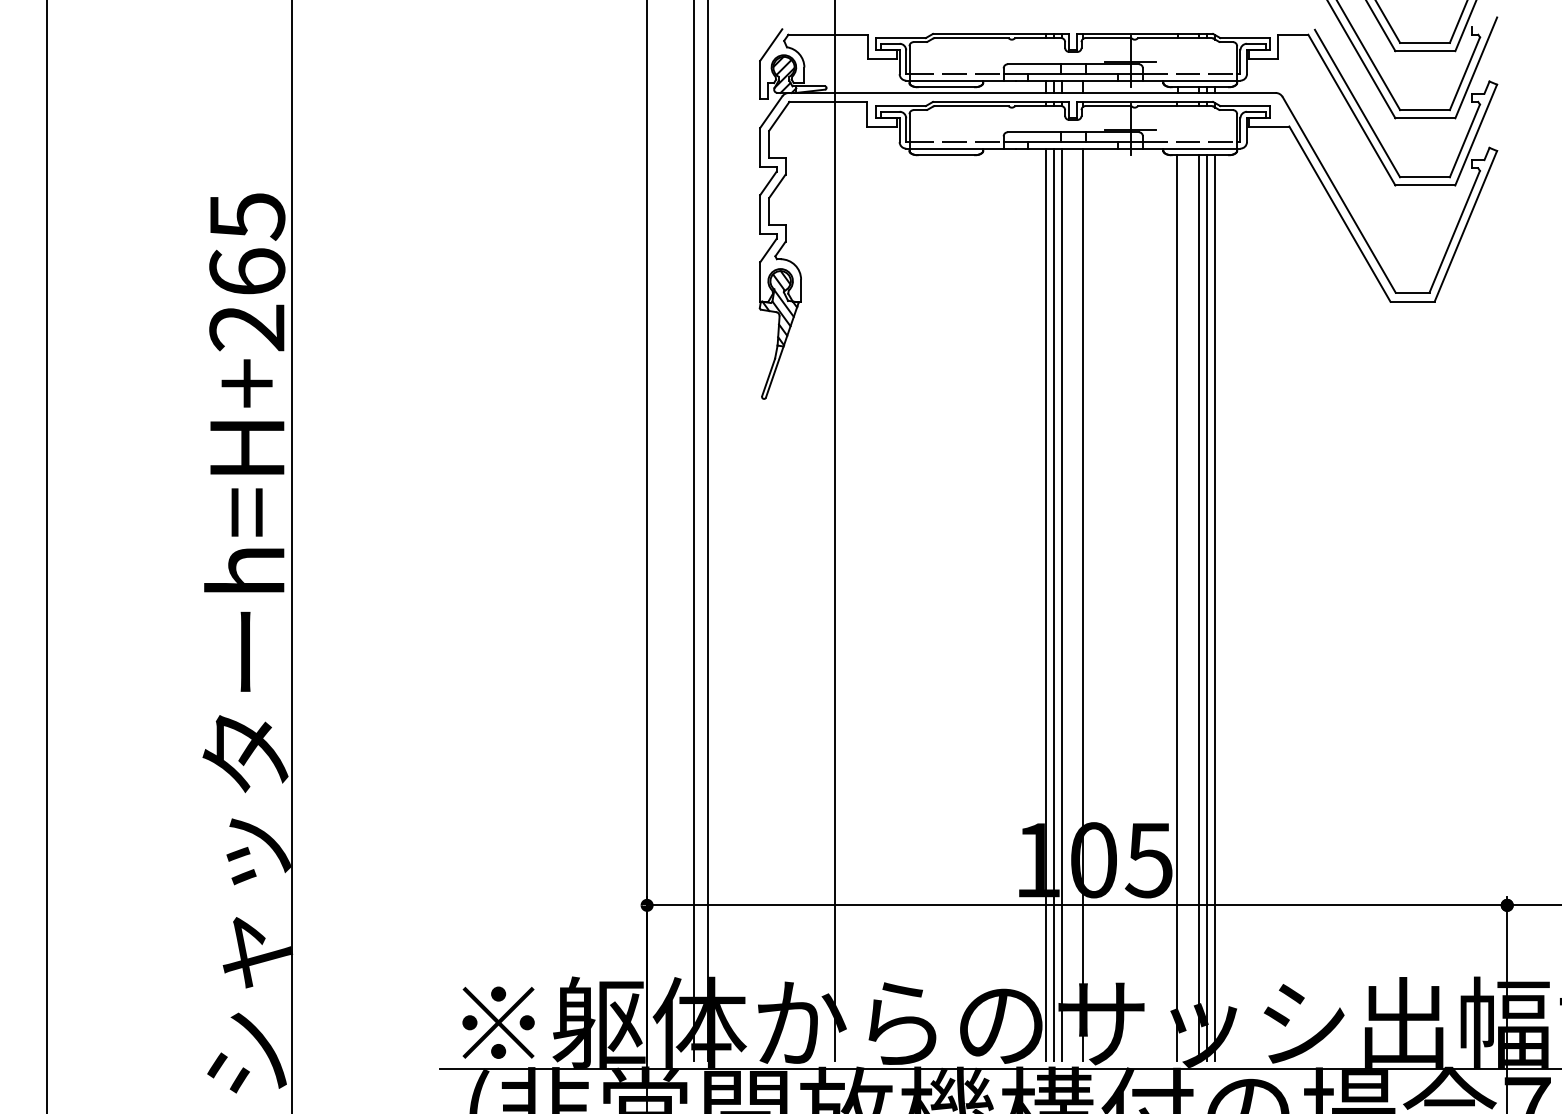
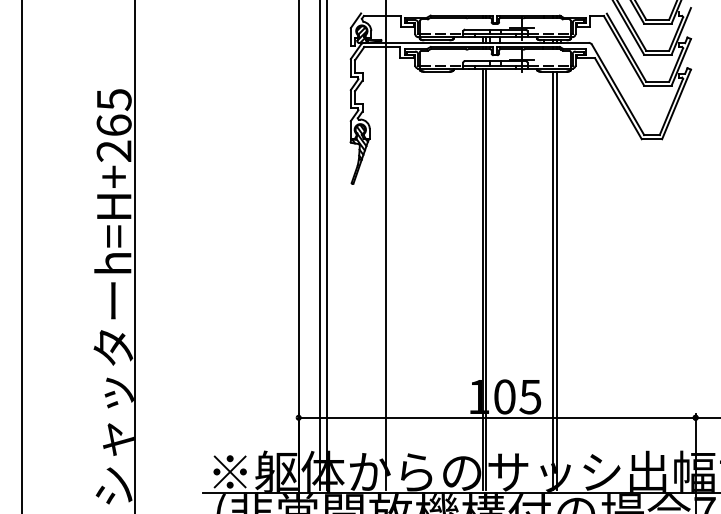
line: (1062, 603) -> (490, 278), removed
line: (1082, 603) -> (499, 278), removed
line: (1177, 607) -> (543, 280), removed
line: (1214, 607) -> (560, 280), removed

